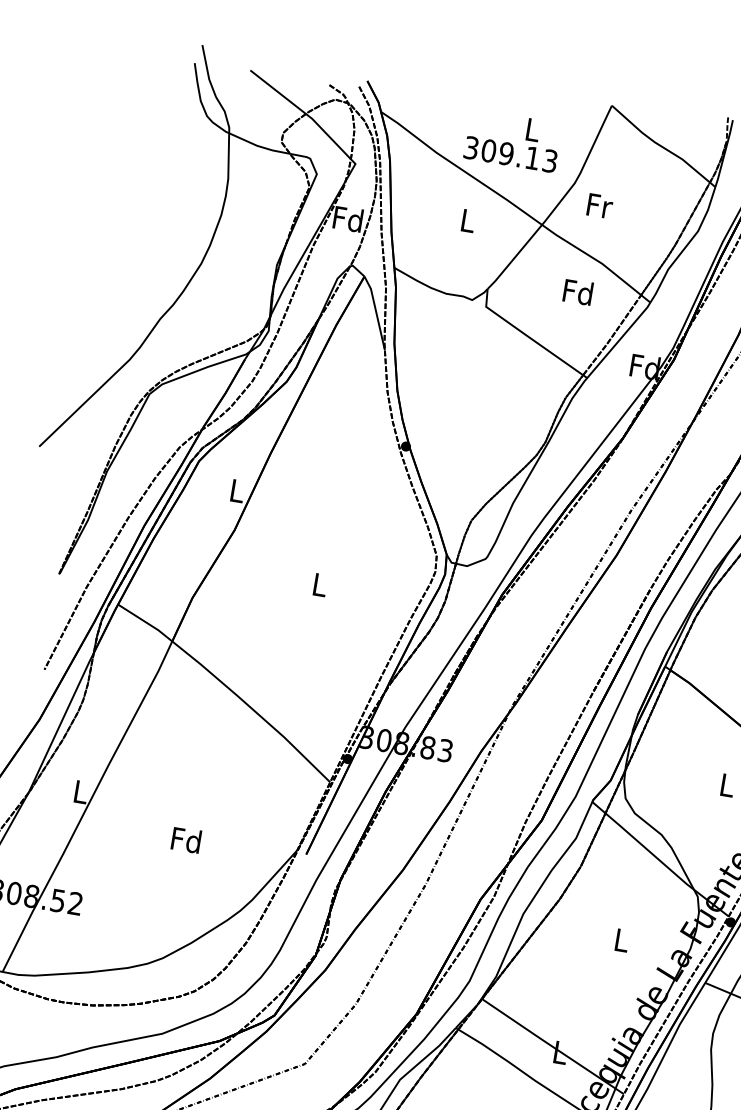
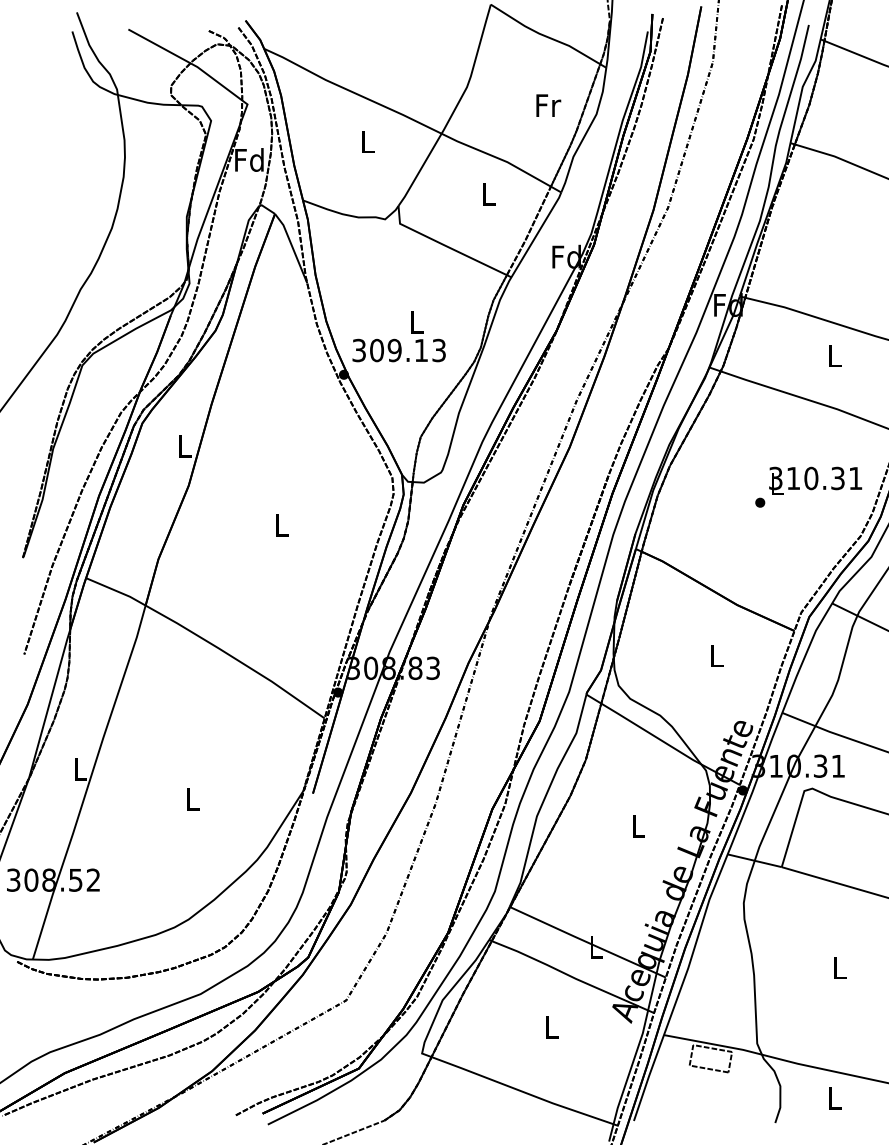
text: (512, 140) -> (398, 336), moved
text: (599, 205) -> (548, 105), moved
text: (578, 292) -> (488, 194), Fd -> L
text: (186, 840) -> (192, 799), Fd -> L

